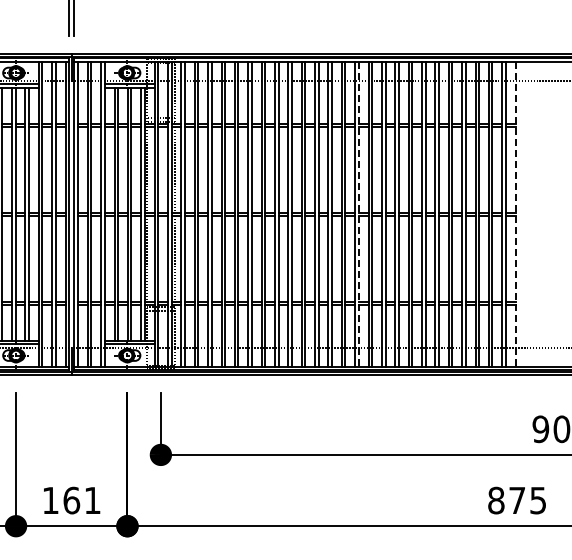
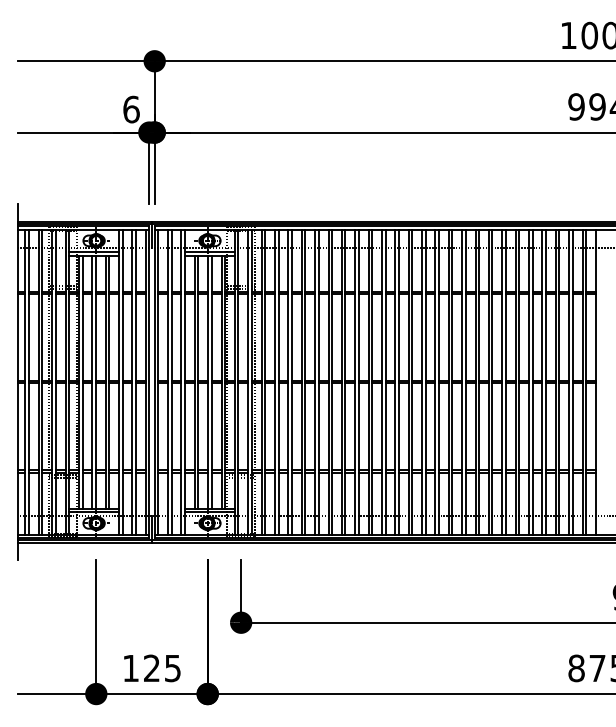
line: (359, 214) -> (439, 382), dashed -> solid
line: (515, 214) -> (595, 382), dashed -> solid
text: (81, 500) -> (161, 668), 161 -> 125

